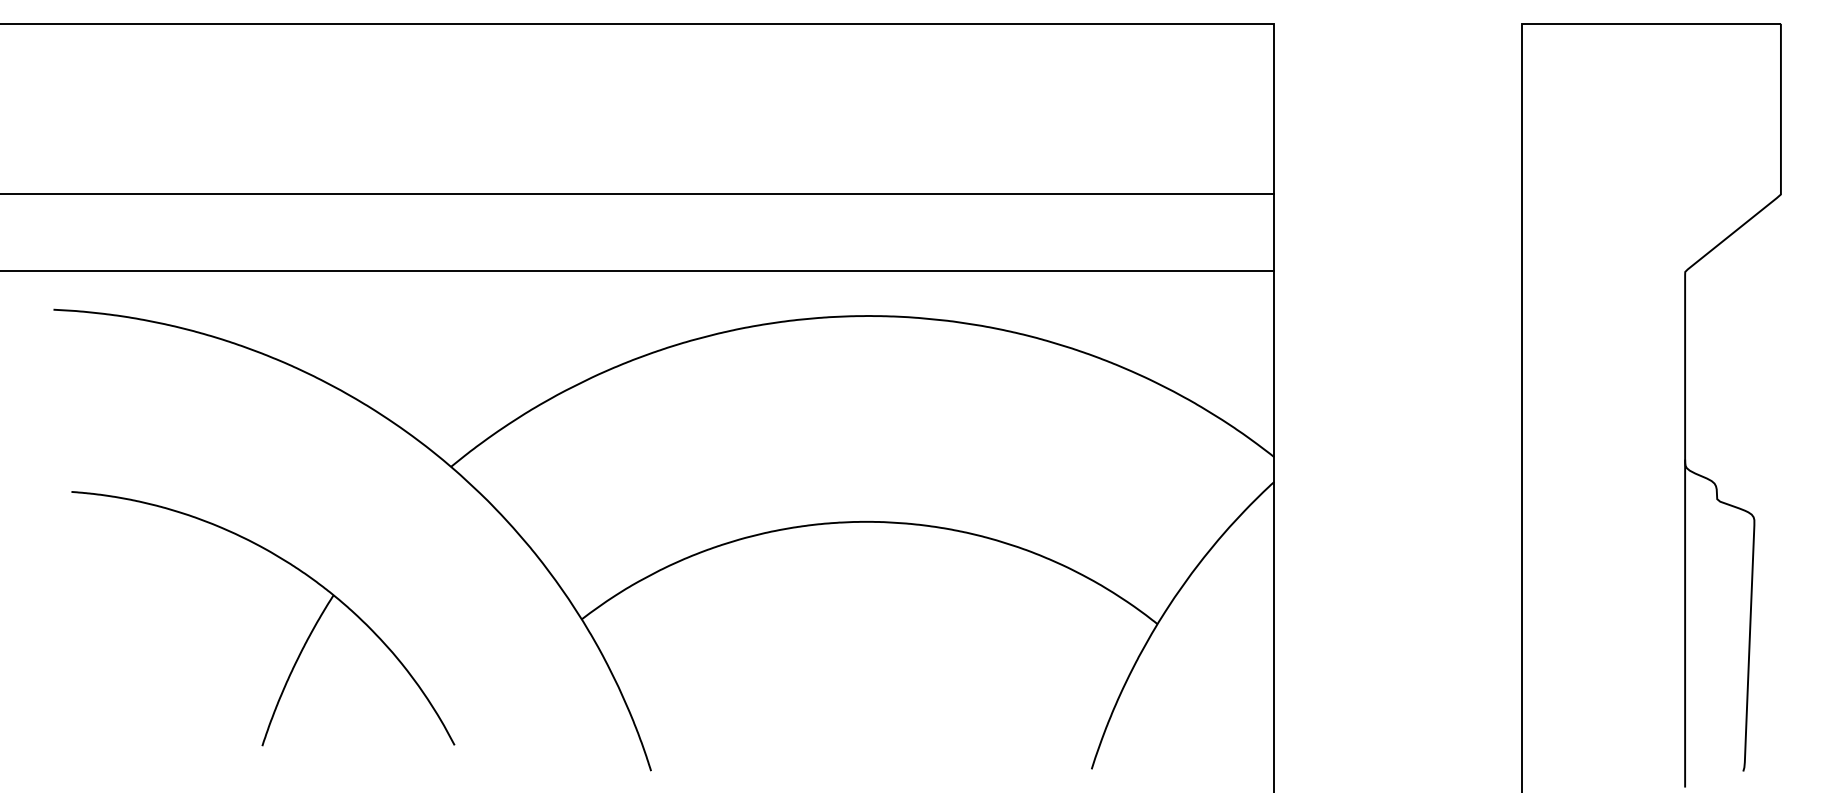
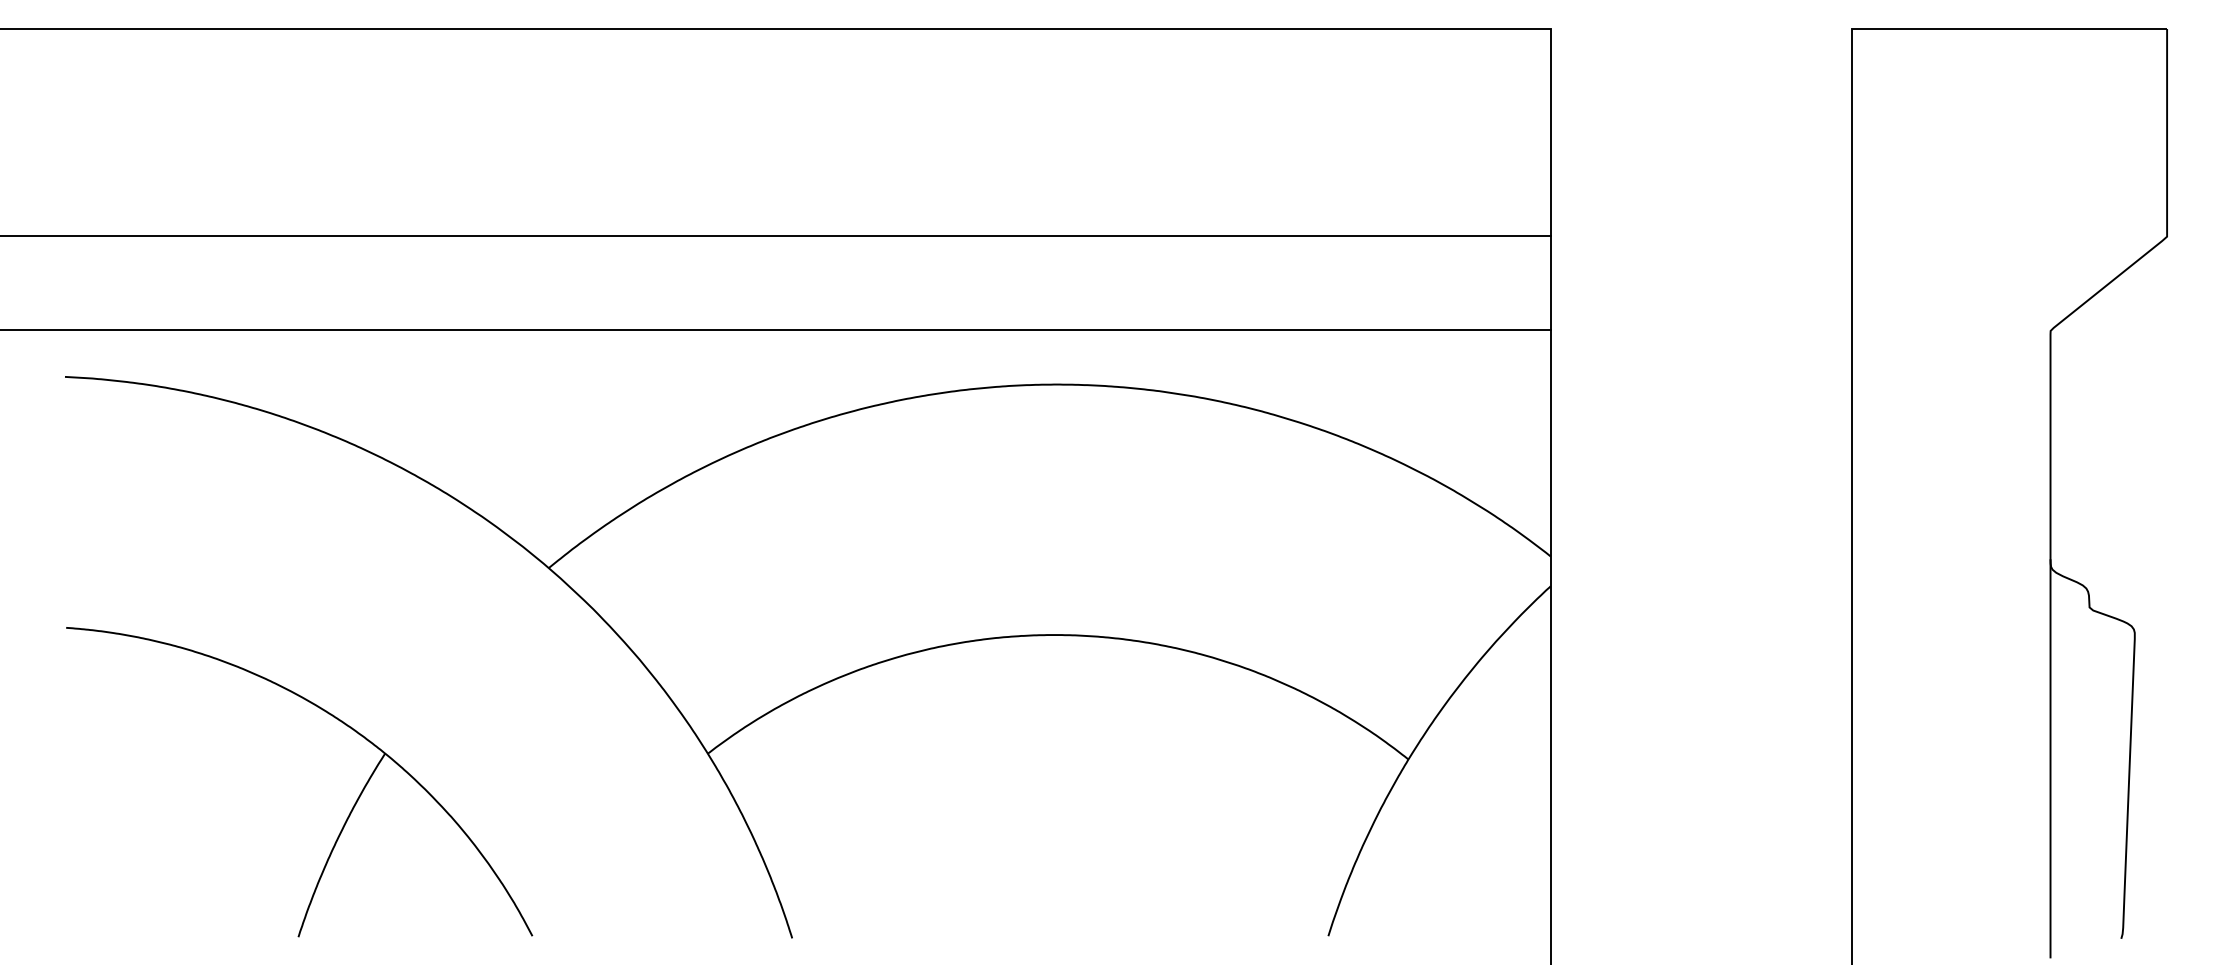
part: (306, 639) -> (352, 807), moved

